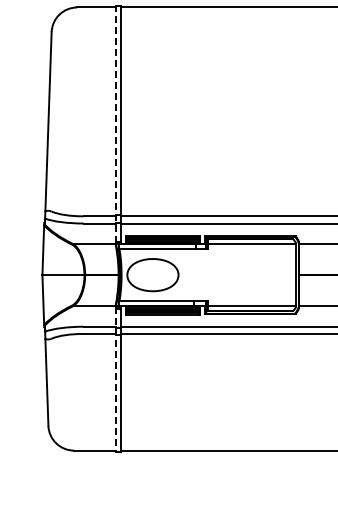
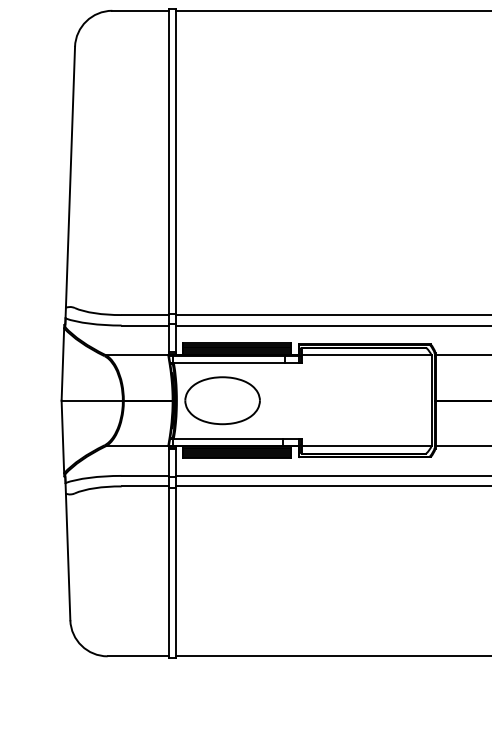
line: (116, 124) -> (169, 181), dashed -> solid
line: (116, 380) -> (169, 554), dashed -> solid

